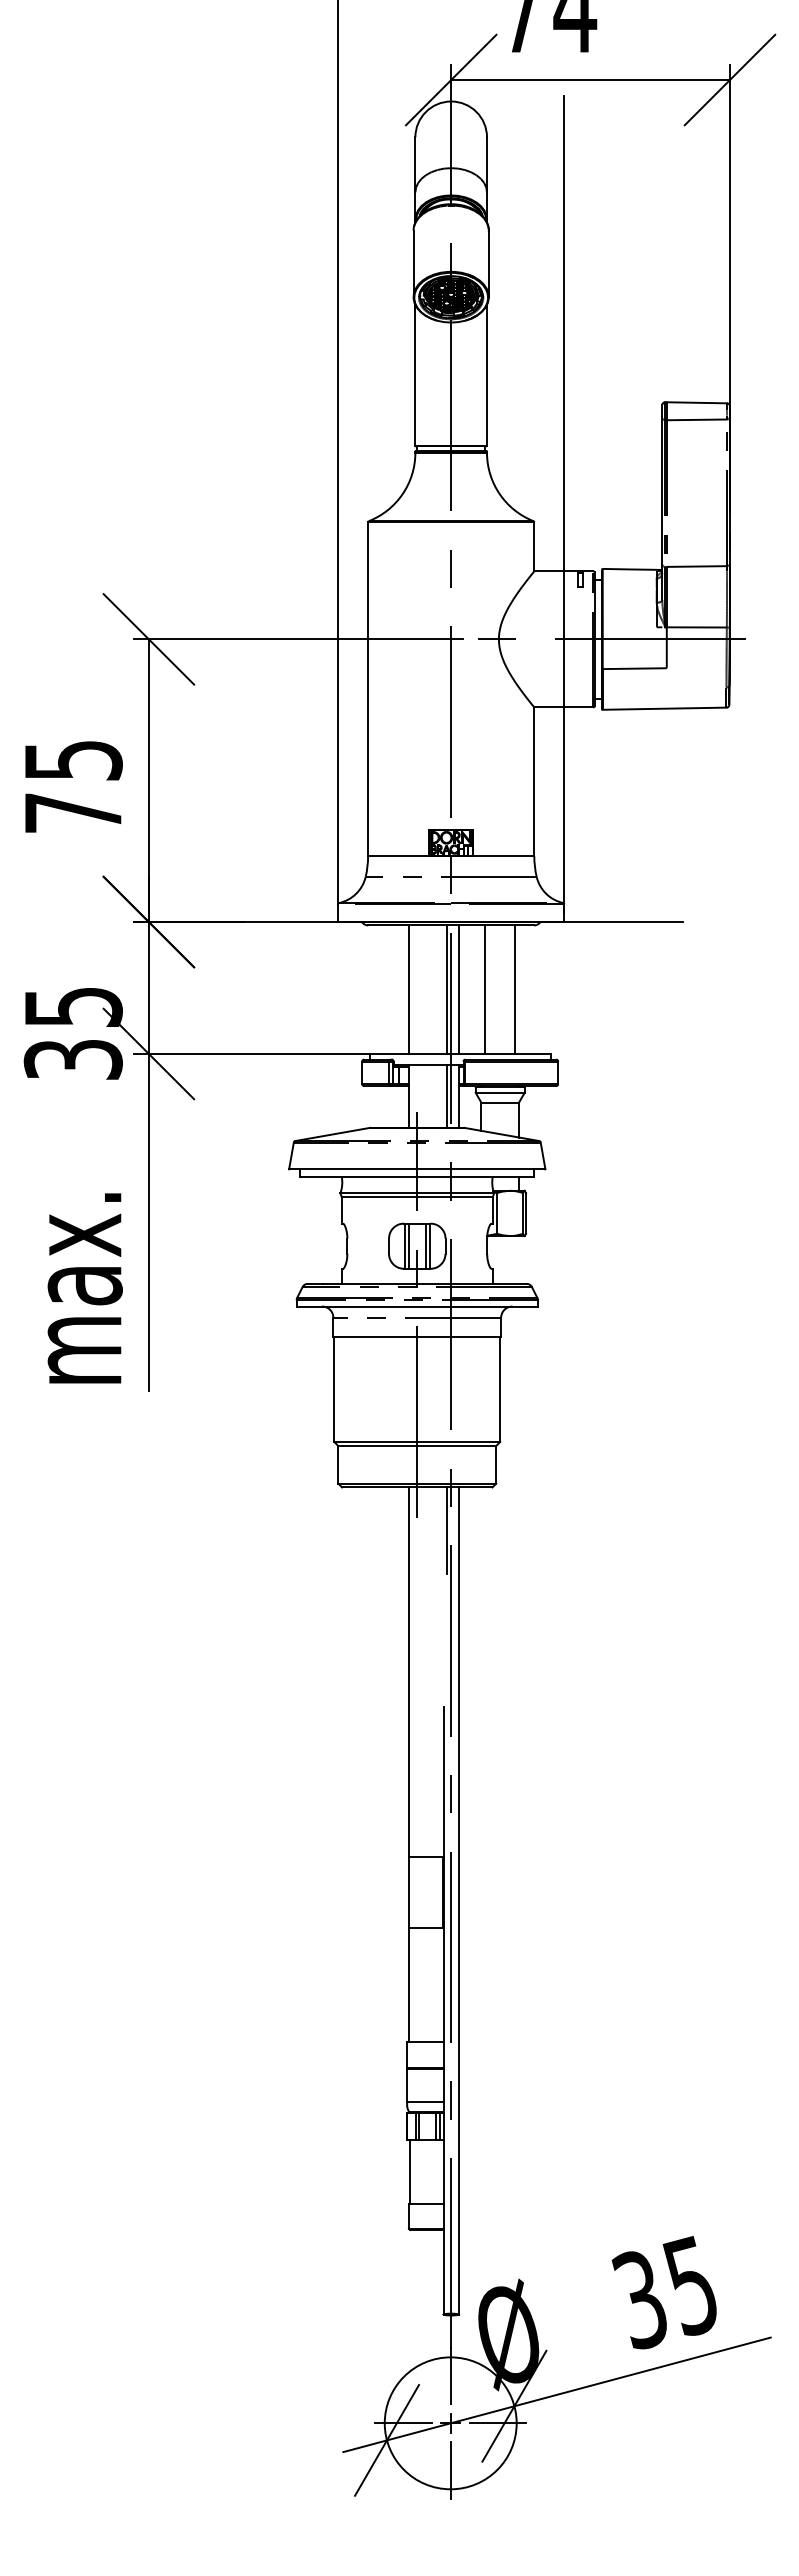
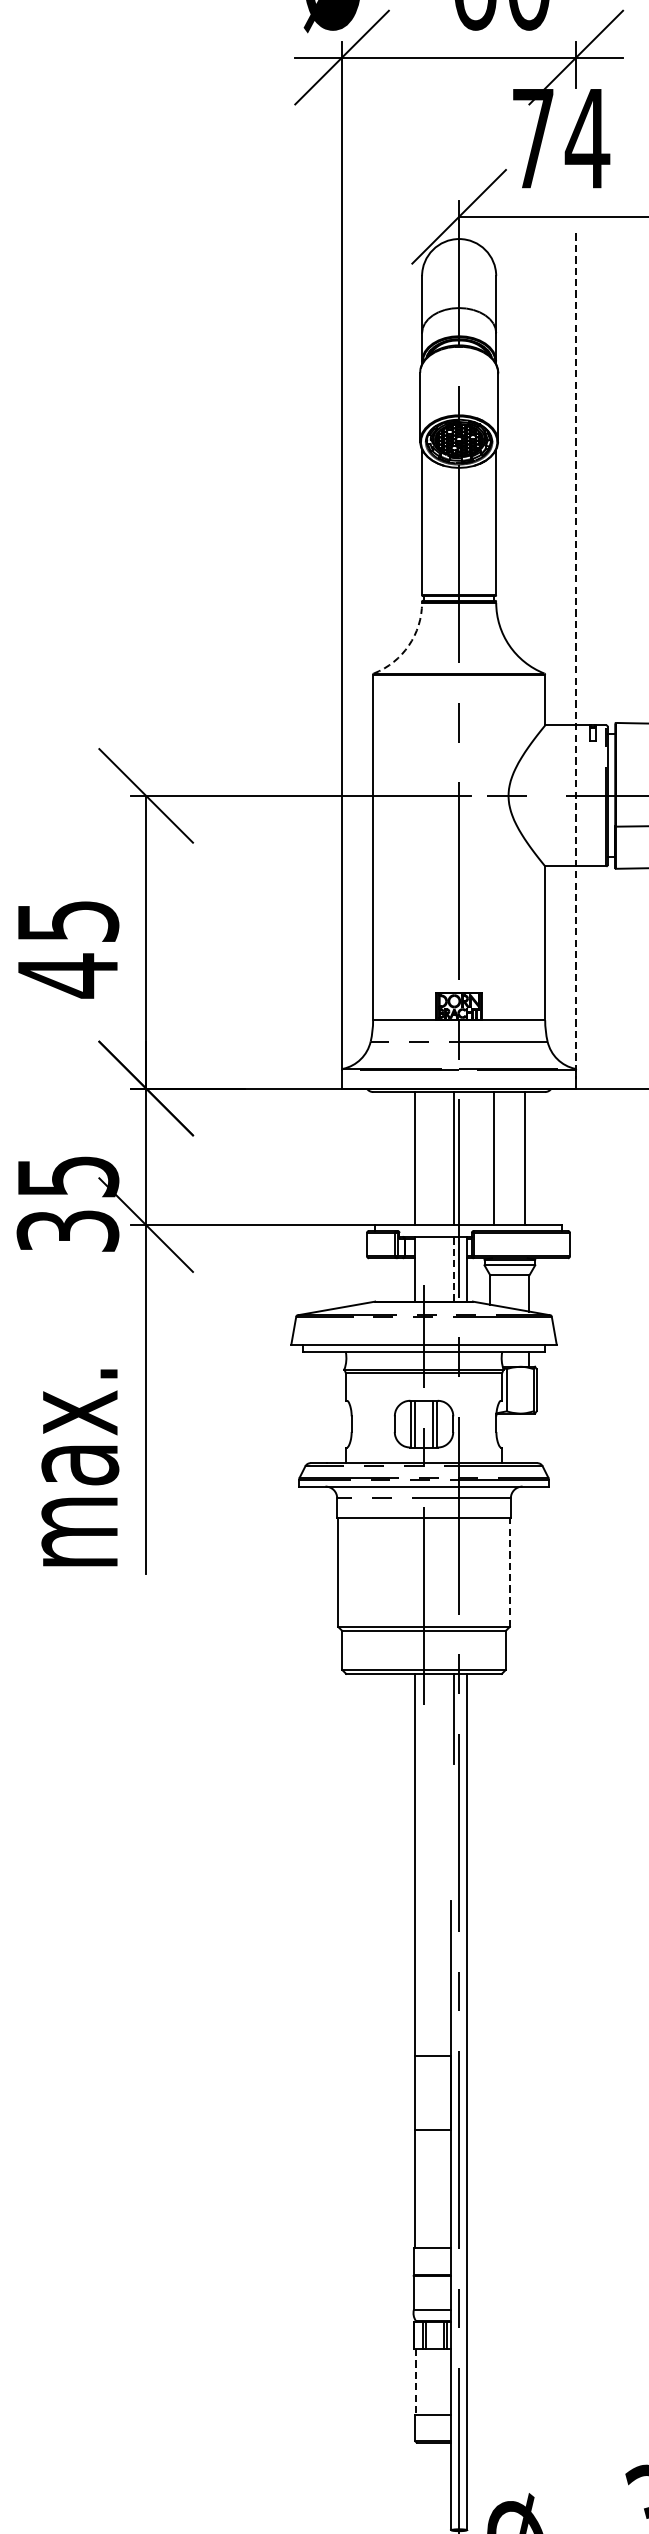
arc: (402, 494) -> (408, 645), solid -> dashed
line: (564, 505) -> (576, 657), solid -> dashed
text: (73, 813) -> (68, 976), 75 -> 45
line: (458, 989) -> (466, 1158), removed
line: (446, 1096) -> (454, 1269), solid -> dashed
line: (500, 1389) -> (510, 1572), solid -> dashed
line: (409, 2172) -> (415, 2383), solid -> dashed

